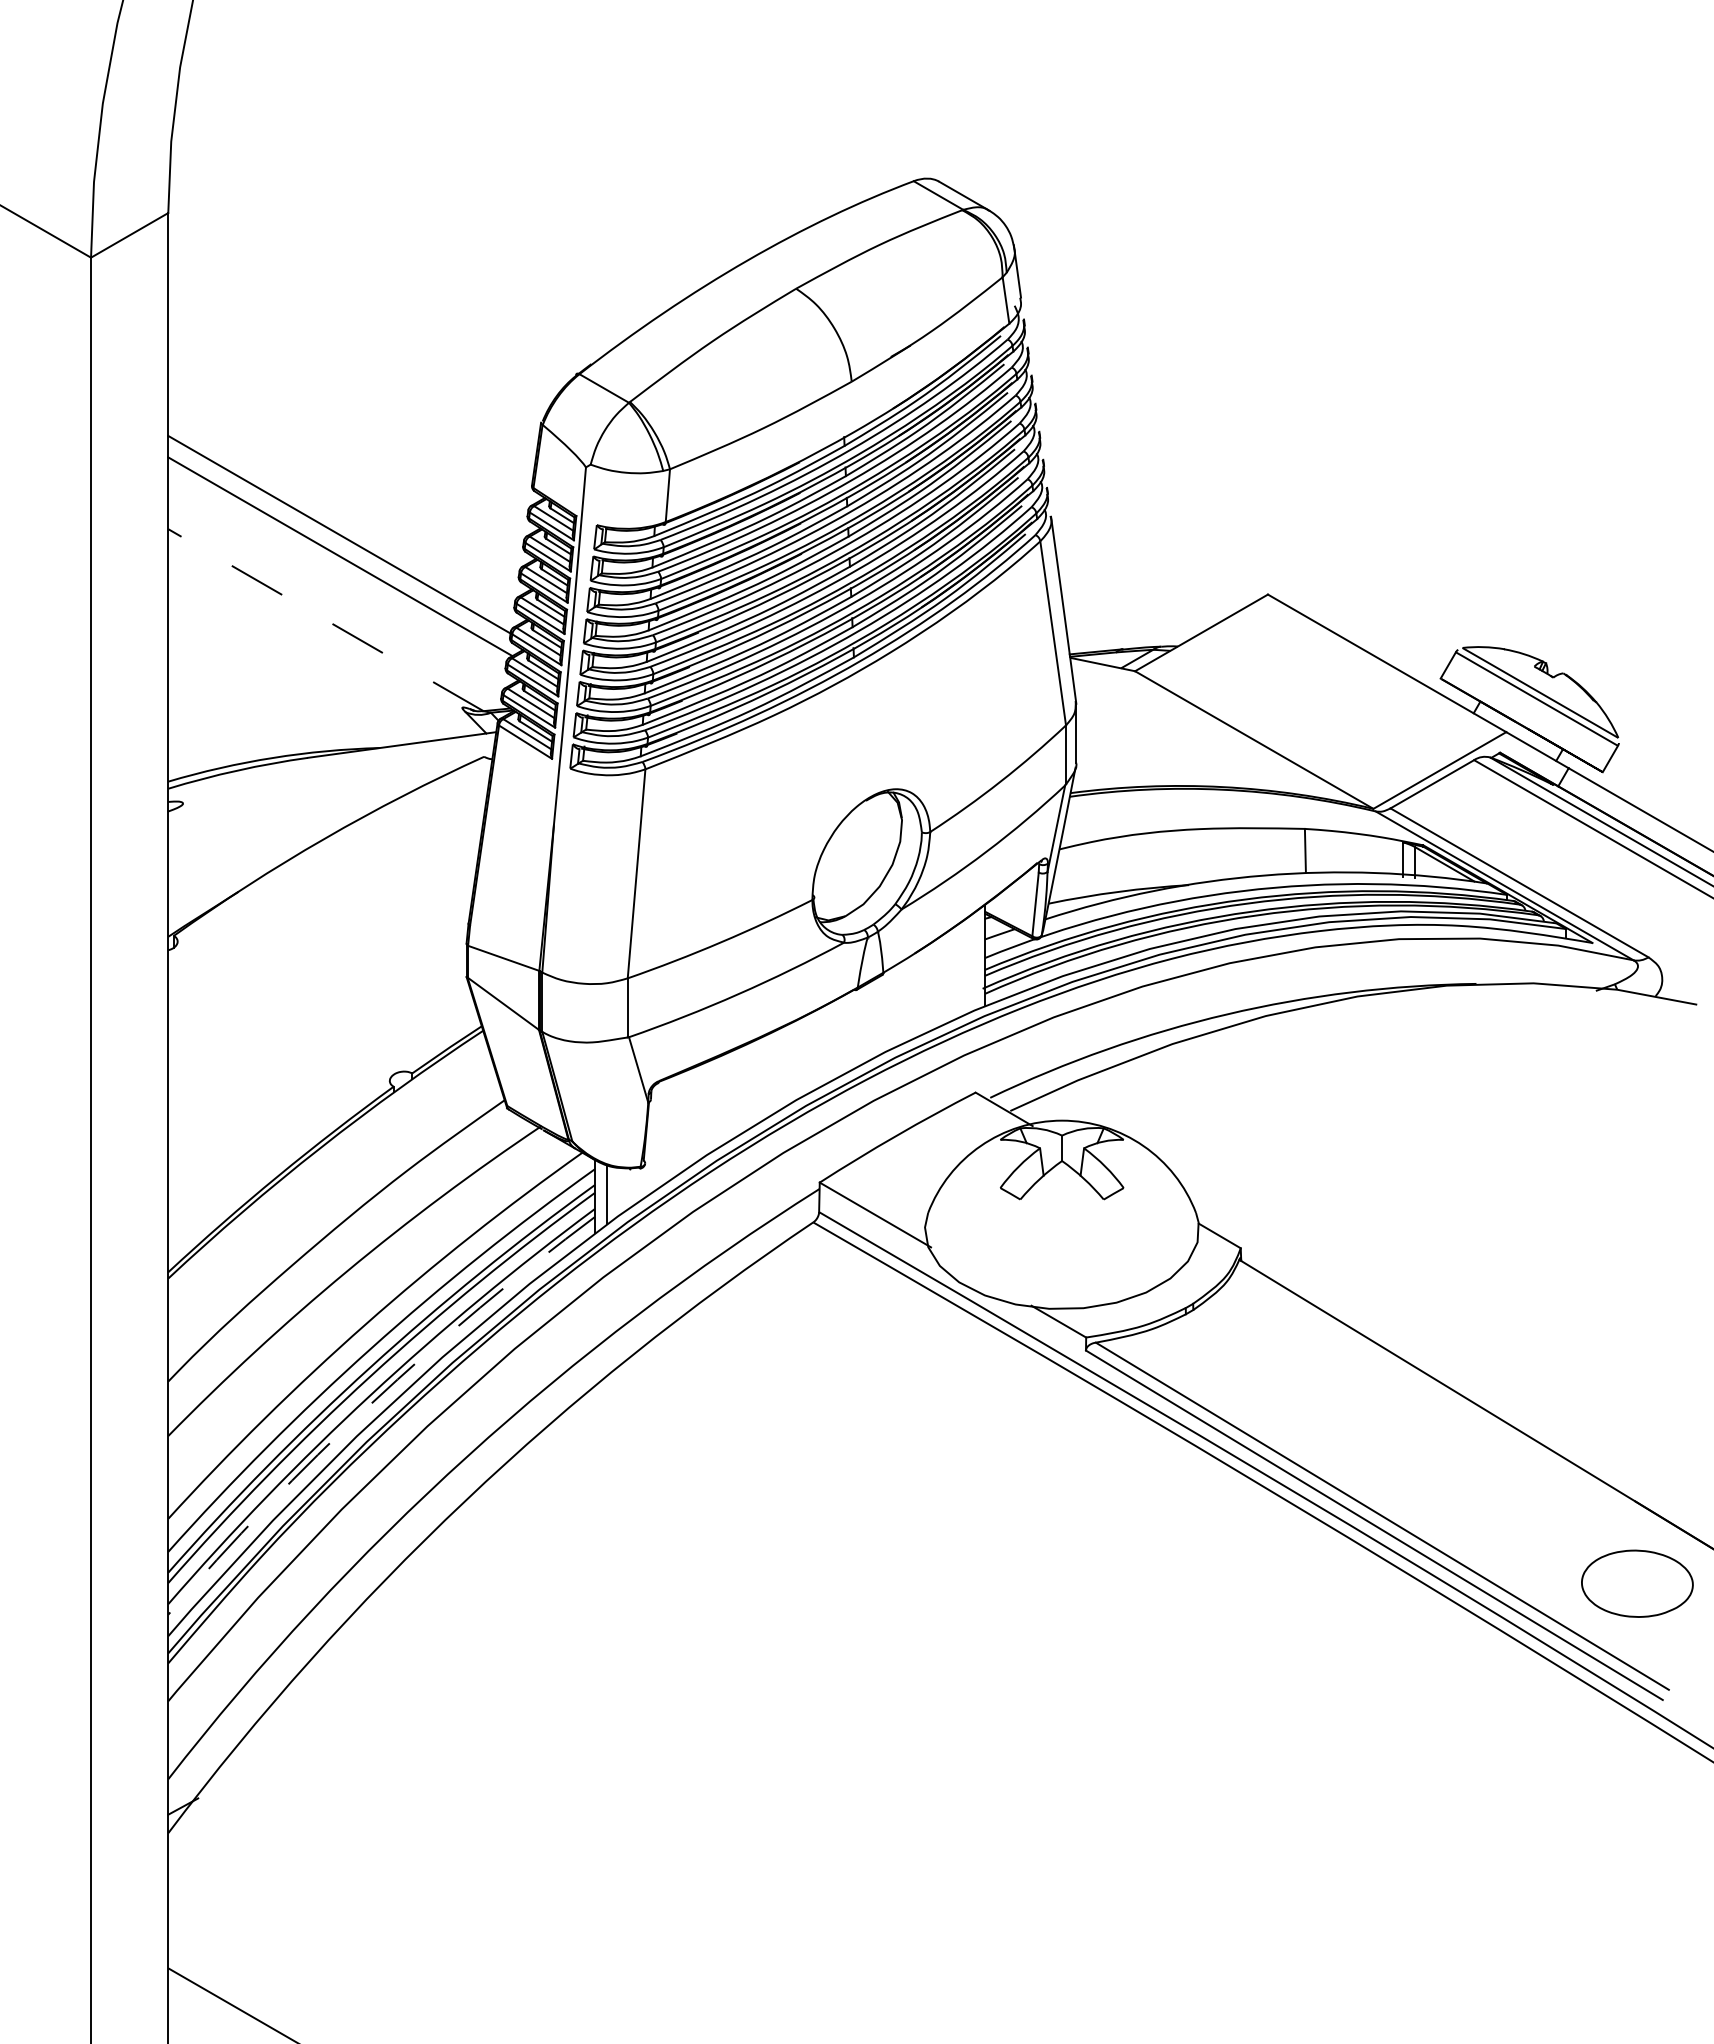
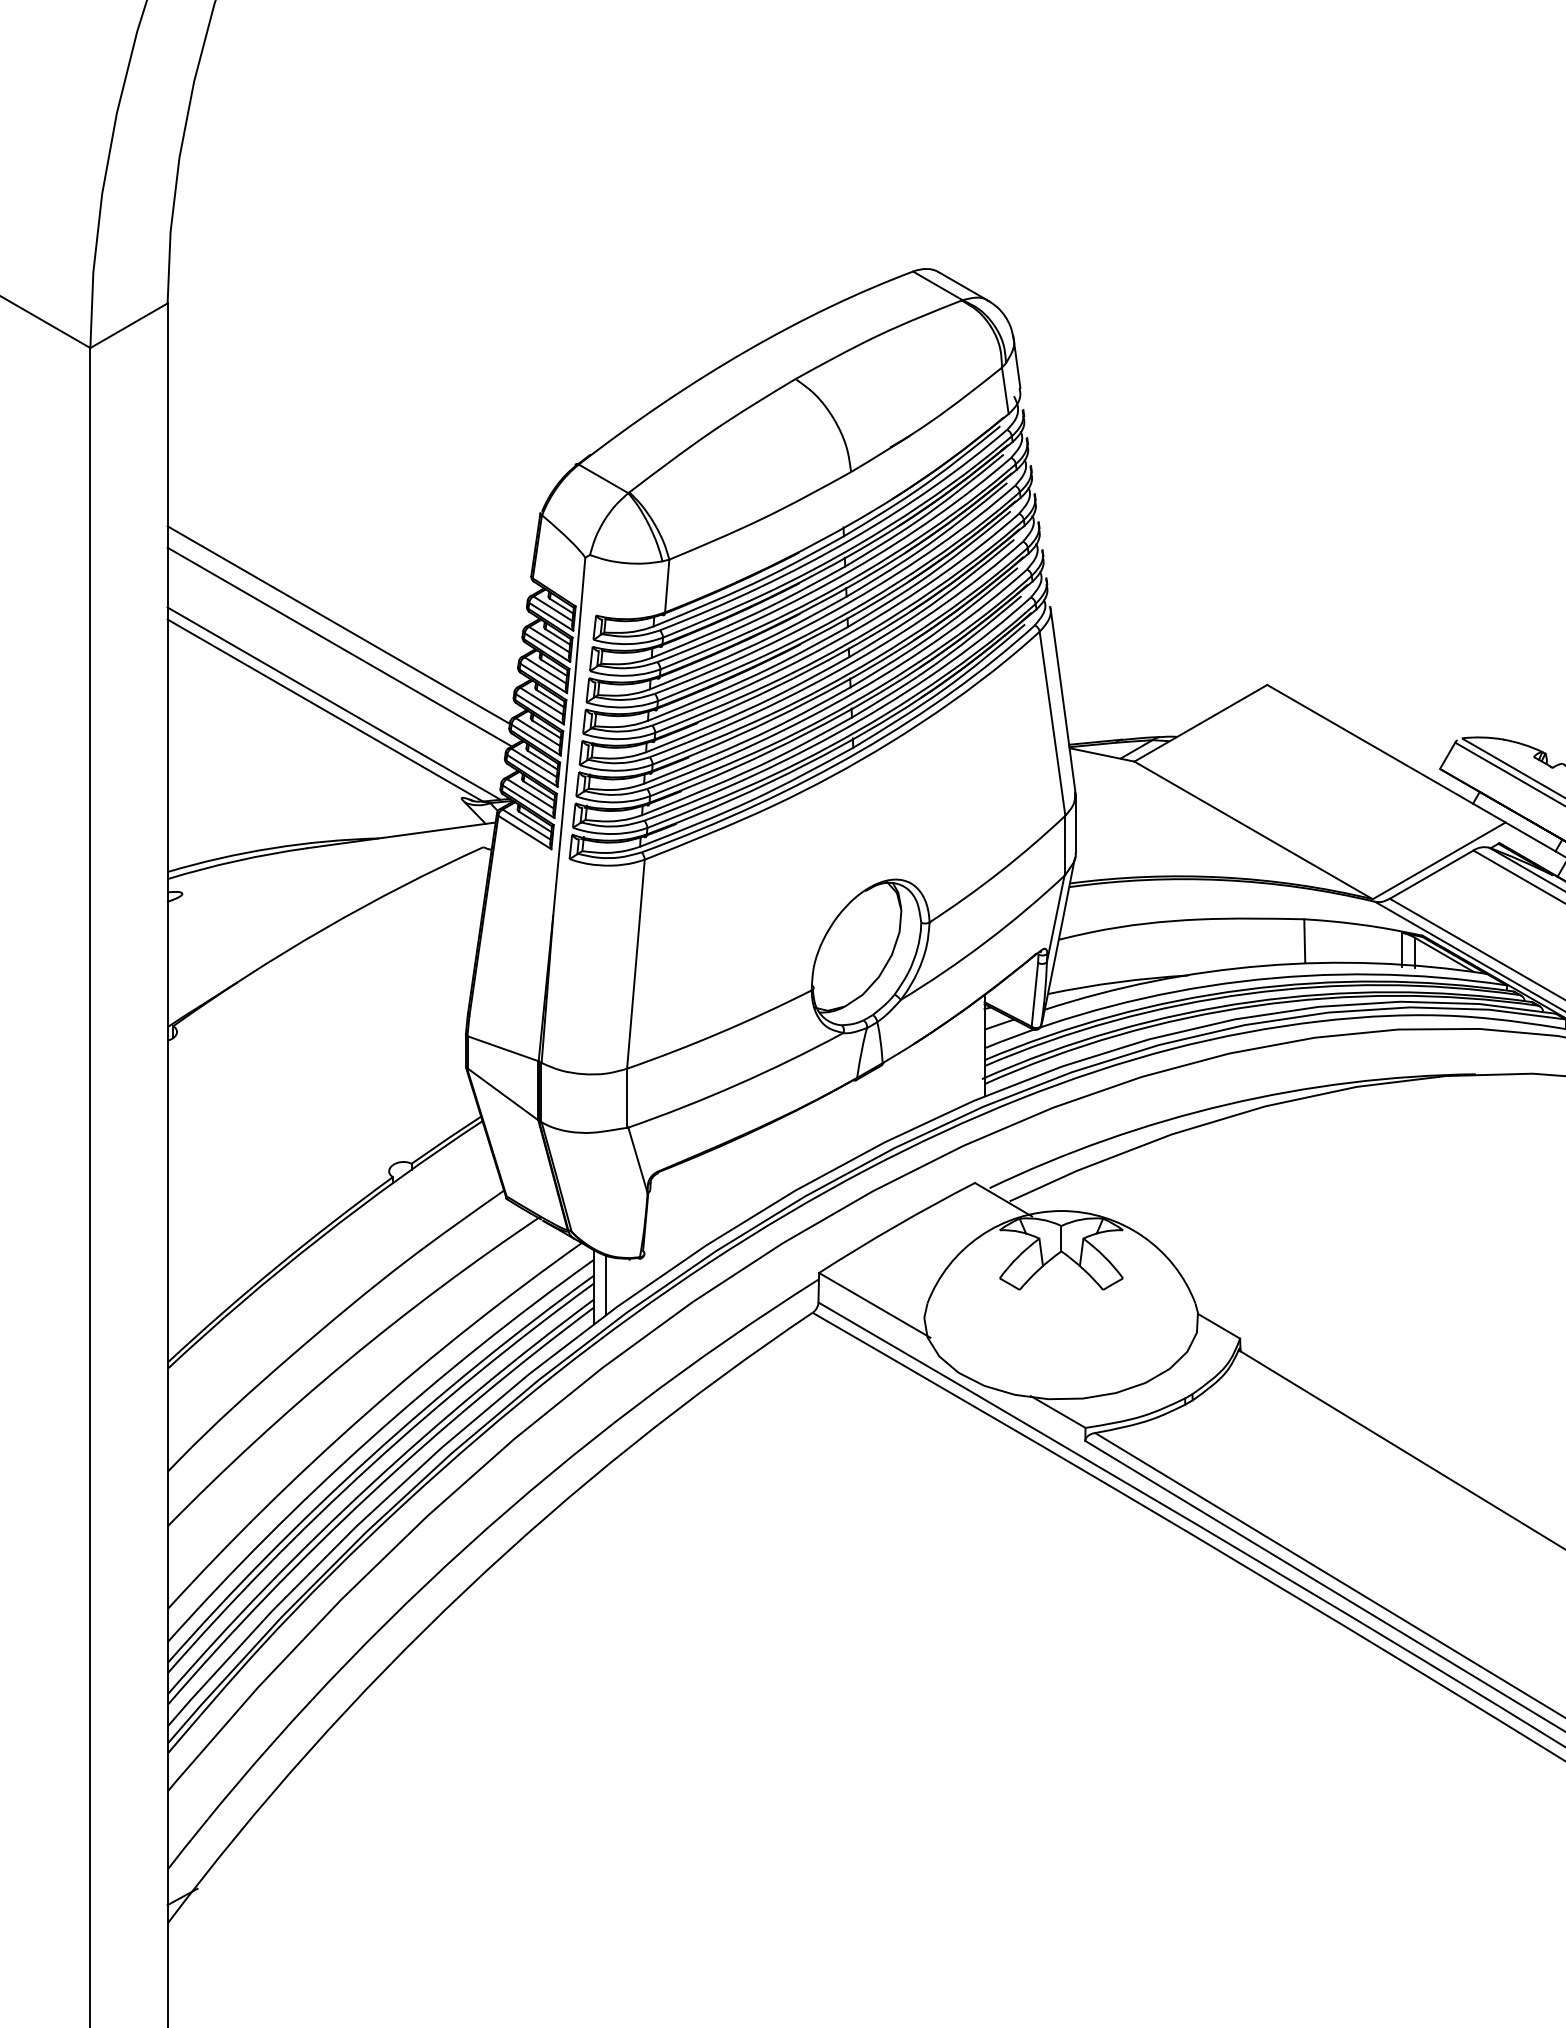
line: (334, 613) -> (333, 703), added
line: (325, 620) -> (324, 710), dashed -> solid
arc: (370, 1404) -> (369, 1494), dashed -> solid

